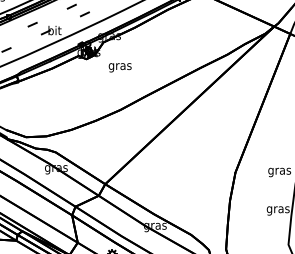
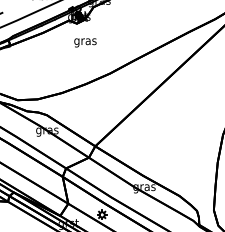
text: (119, 67) -> (84, 42), moved

